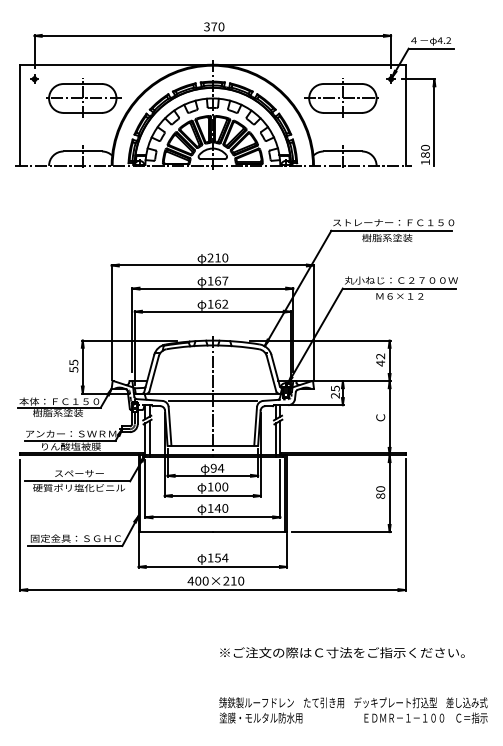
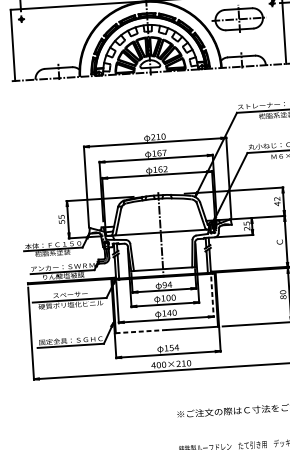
part: (83, 97) -> (56, 30), removed
line: (212, 400) -> (160, 237), removed
line: (280, 489) -> (212, 297), solid -> dashed
line: (175, 532) -> (140, 331), solid -> dashed

